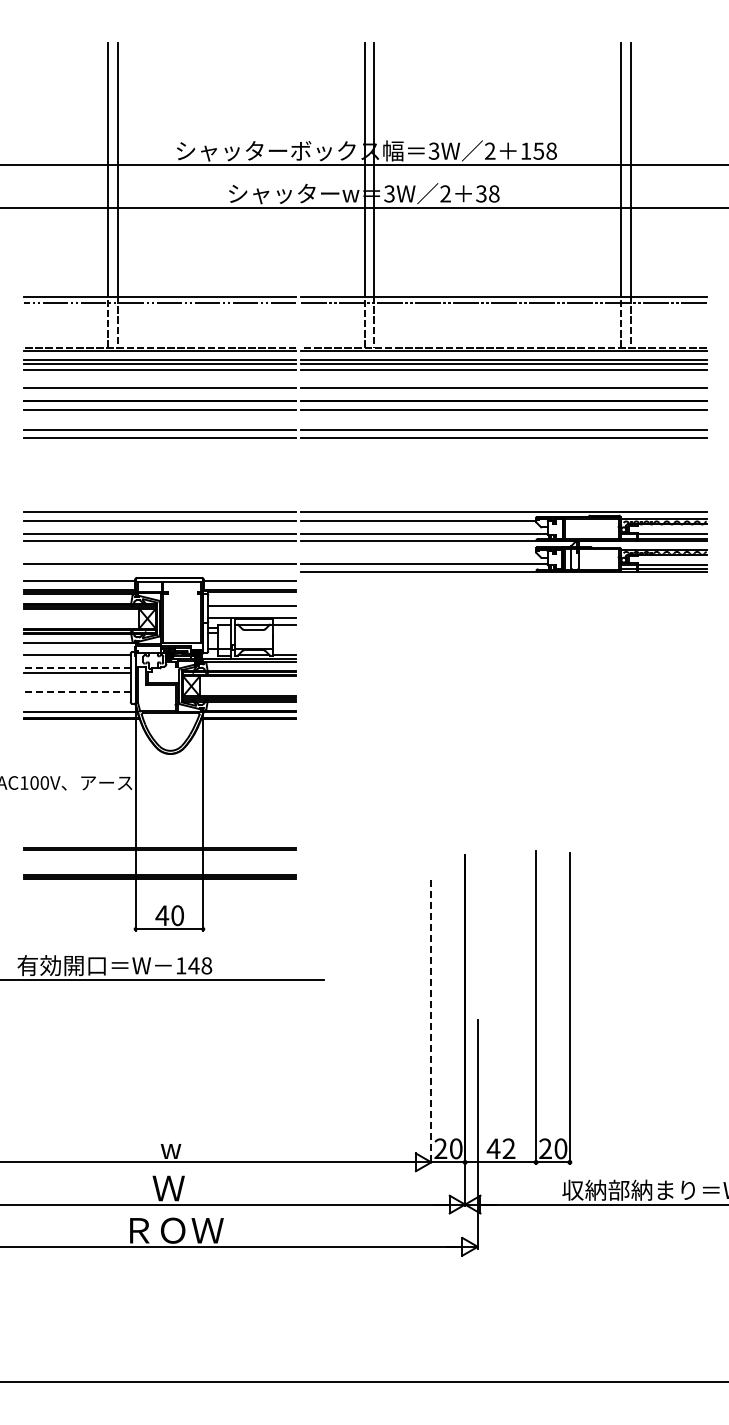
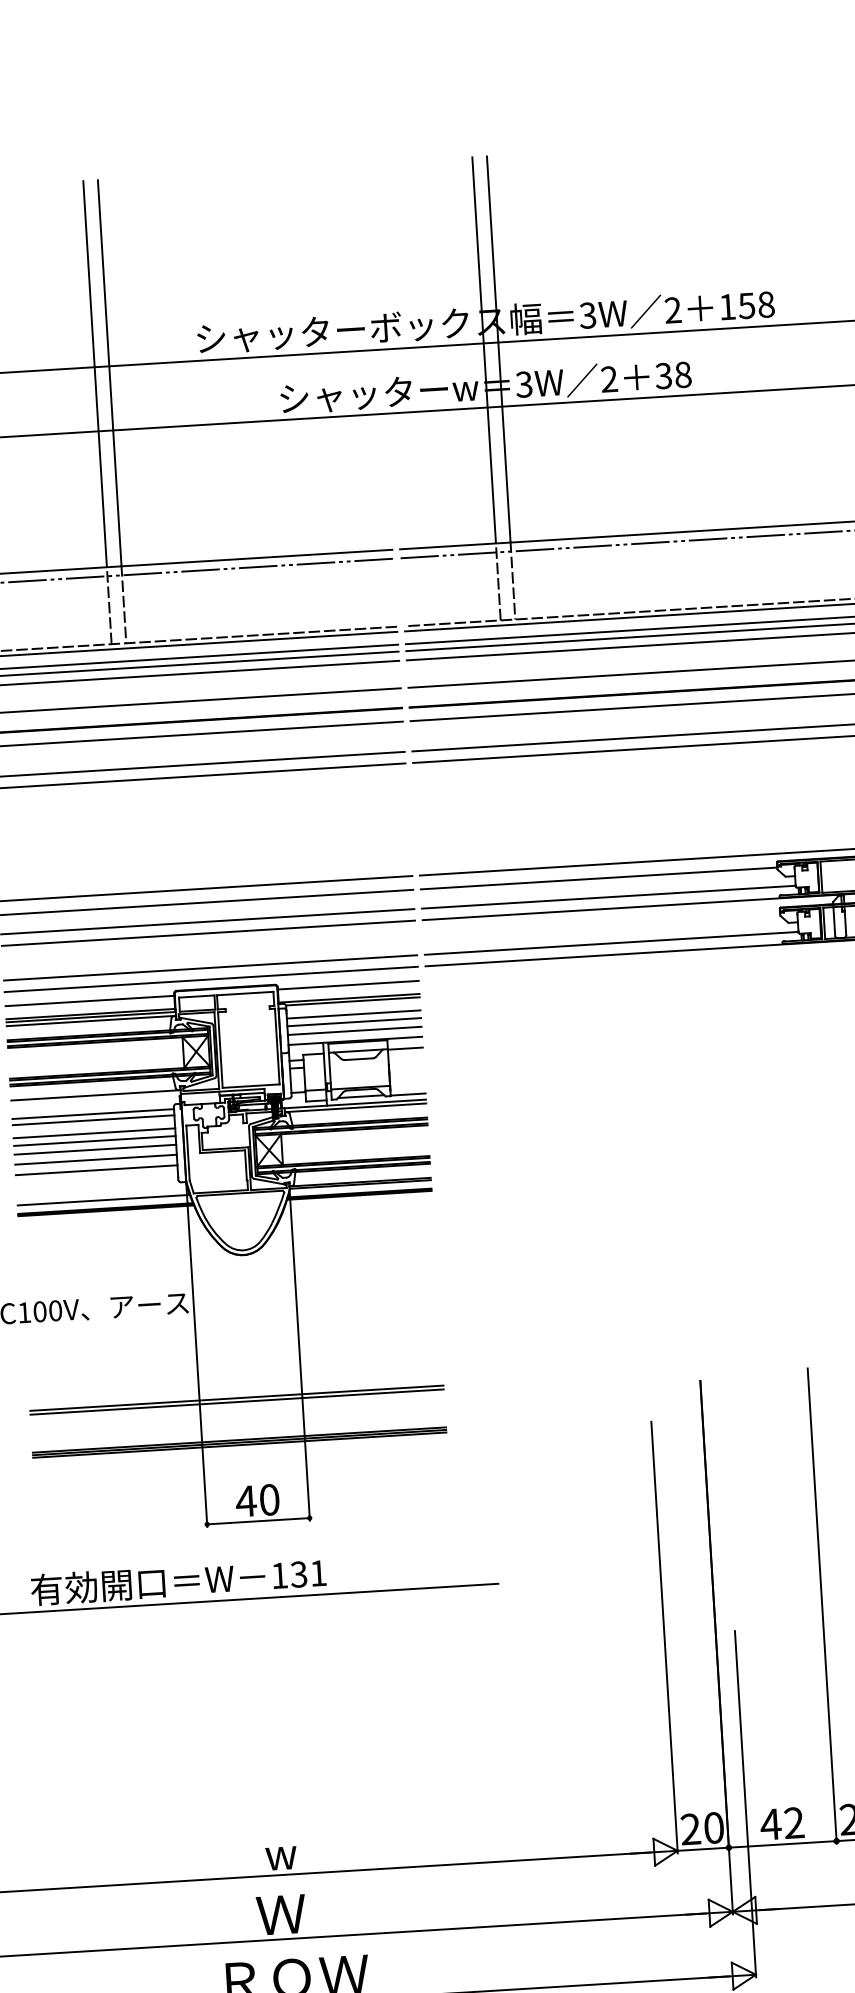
line: (160, 571) -> (211, 979), added
line: (252, 600) -> (353, 1014), added
line: (252, 611) -> (354, 1031), added
line: (77, 659) -> (93, 1120), added
line: (76, 668) -> (93, 1134), dashed -> solid
line: (77, 678) -> (95, 1149), added
line: (77, 685) -> (96, 1159), added
line: (76, 692) -> (95, 1170), dashed -> solid
text: (200, 965) -> (308, 1573), 148 -> 131
line: (431, 1022) -> (664, 1638), dashed -> solid

